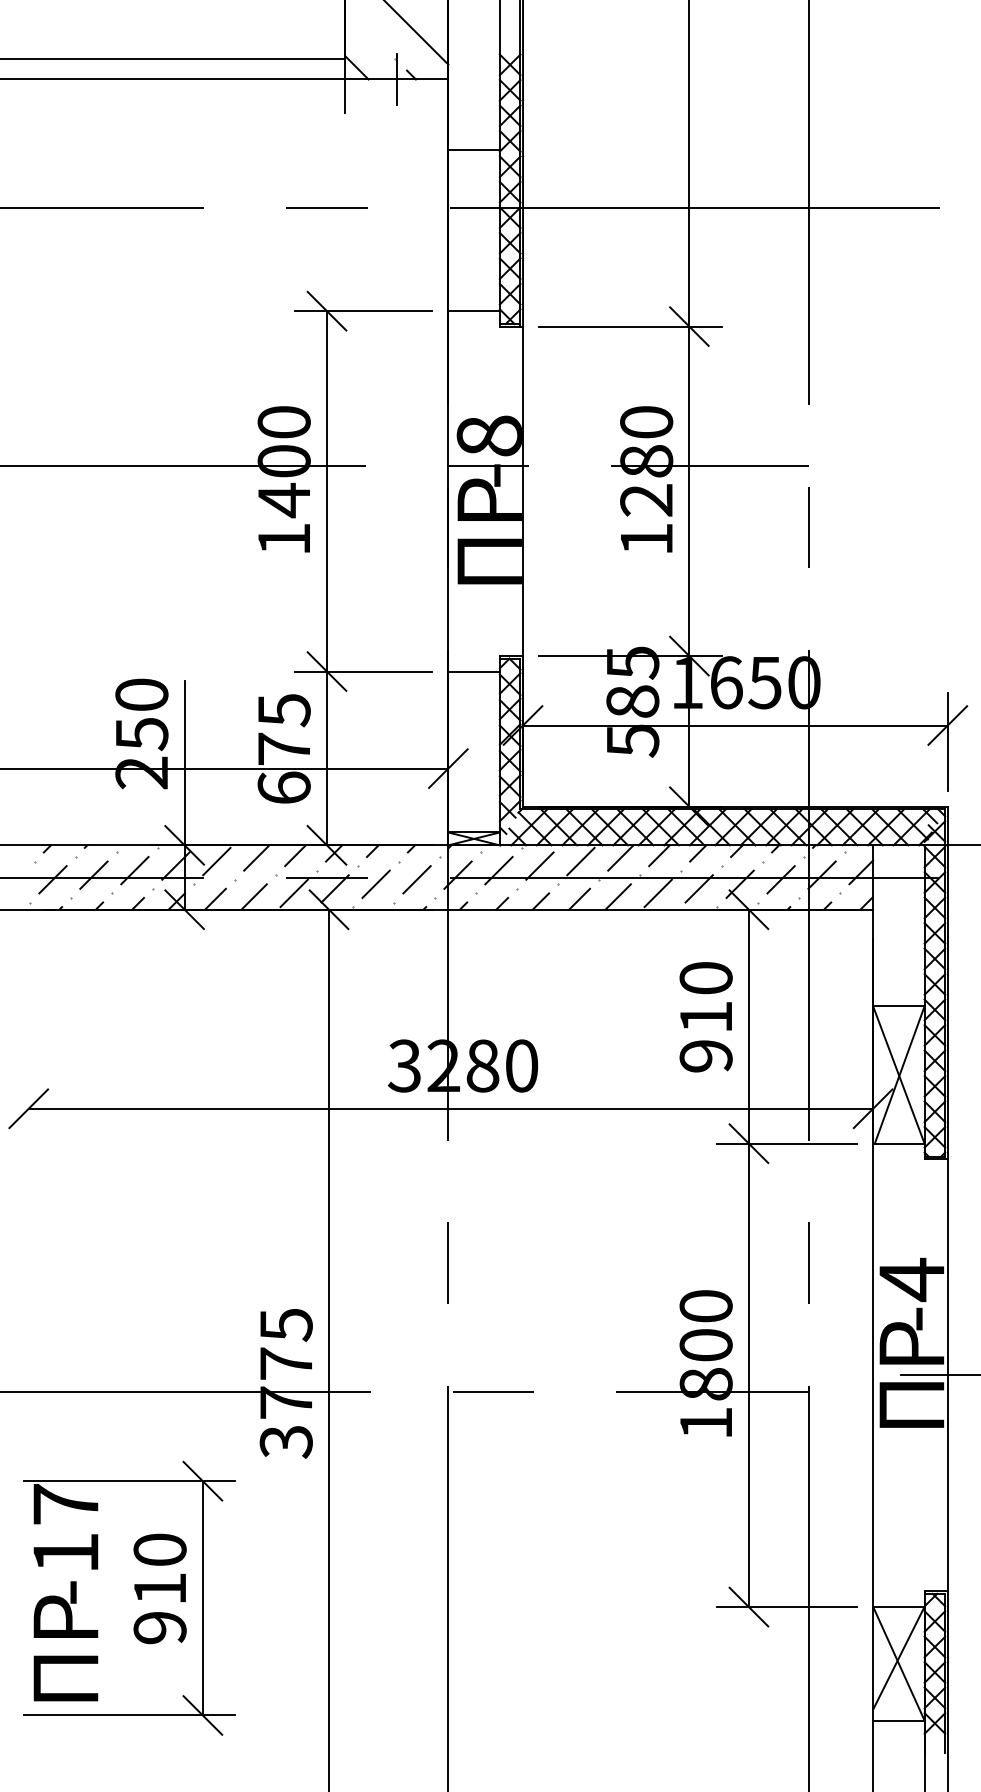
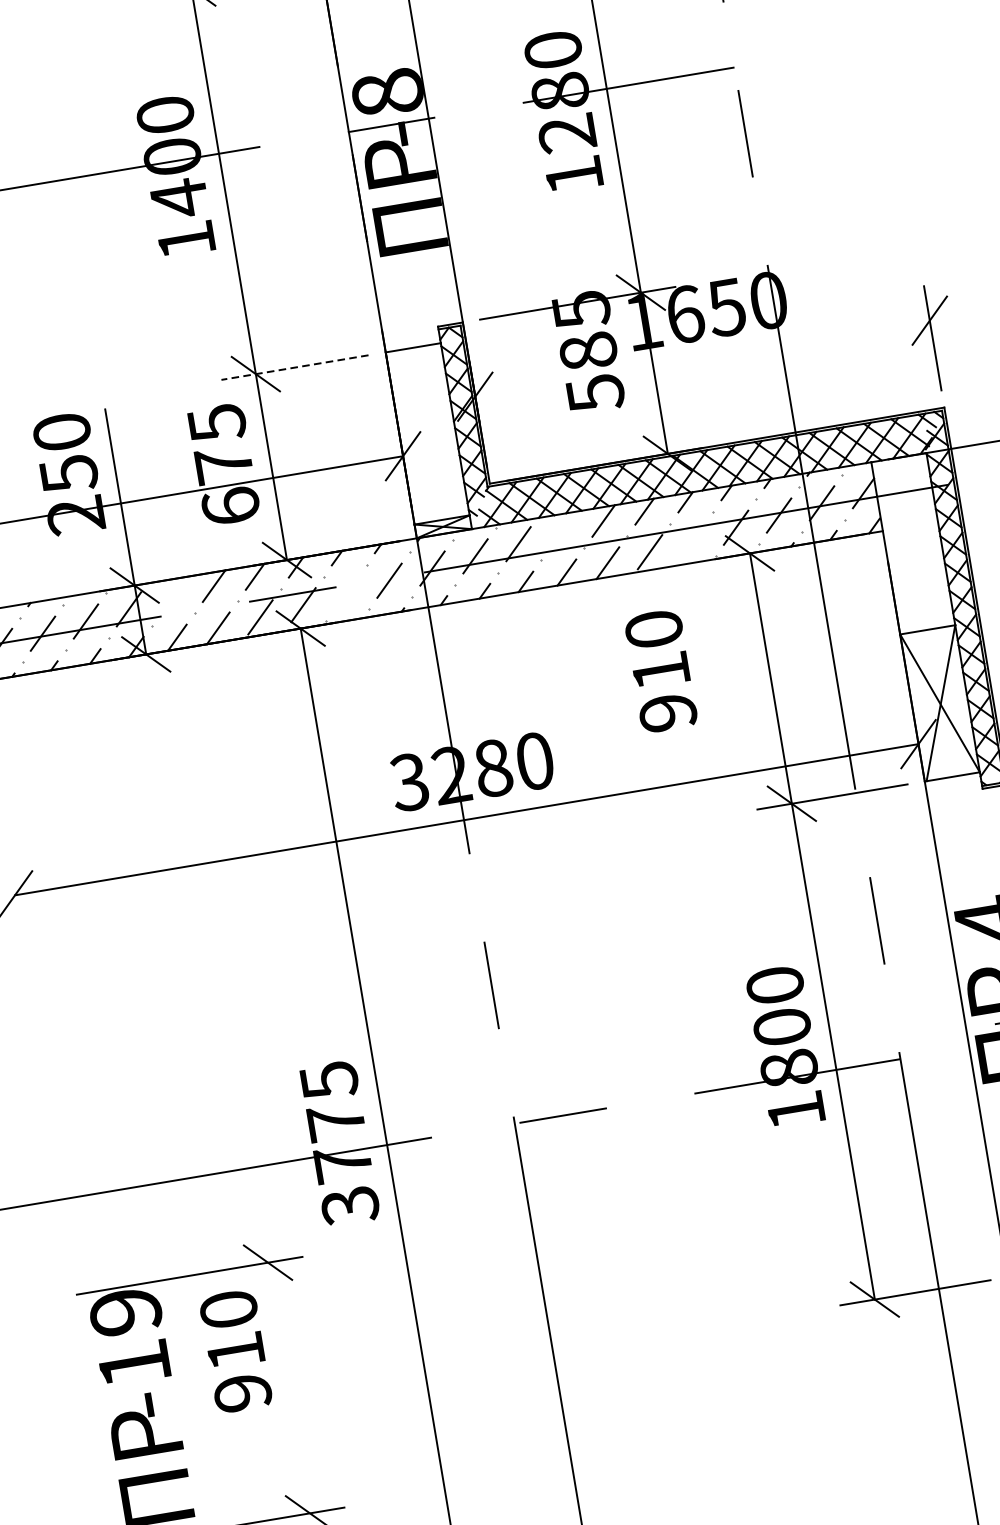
line: (363, 671) -> (294, 367), solid -> dashed
line: (735, 725) -> (702, 358), removed
line: (216, 861) -> (171, 597), removed
line: (580, 861) -> (561, 531), removed
line: (375, 883) -> (345, 592), removed
line: (698, 888) -> (692, 539), removed
text: (705, 1017) -> (660, 671), moved
text: (65, 1504) -> (125, 1312), -17 -> -19
text: (159, 1588) -> (235, 1351), moved
line: (202, 1598) -> (288, 1388), removed

